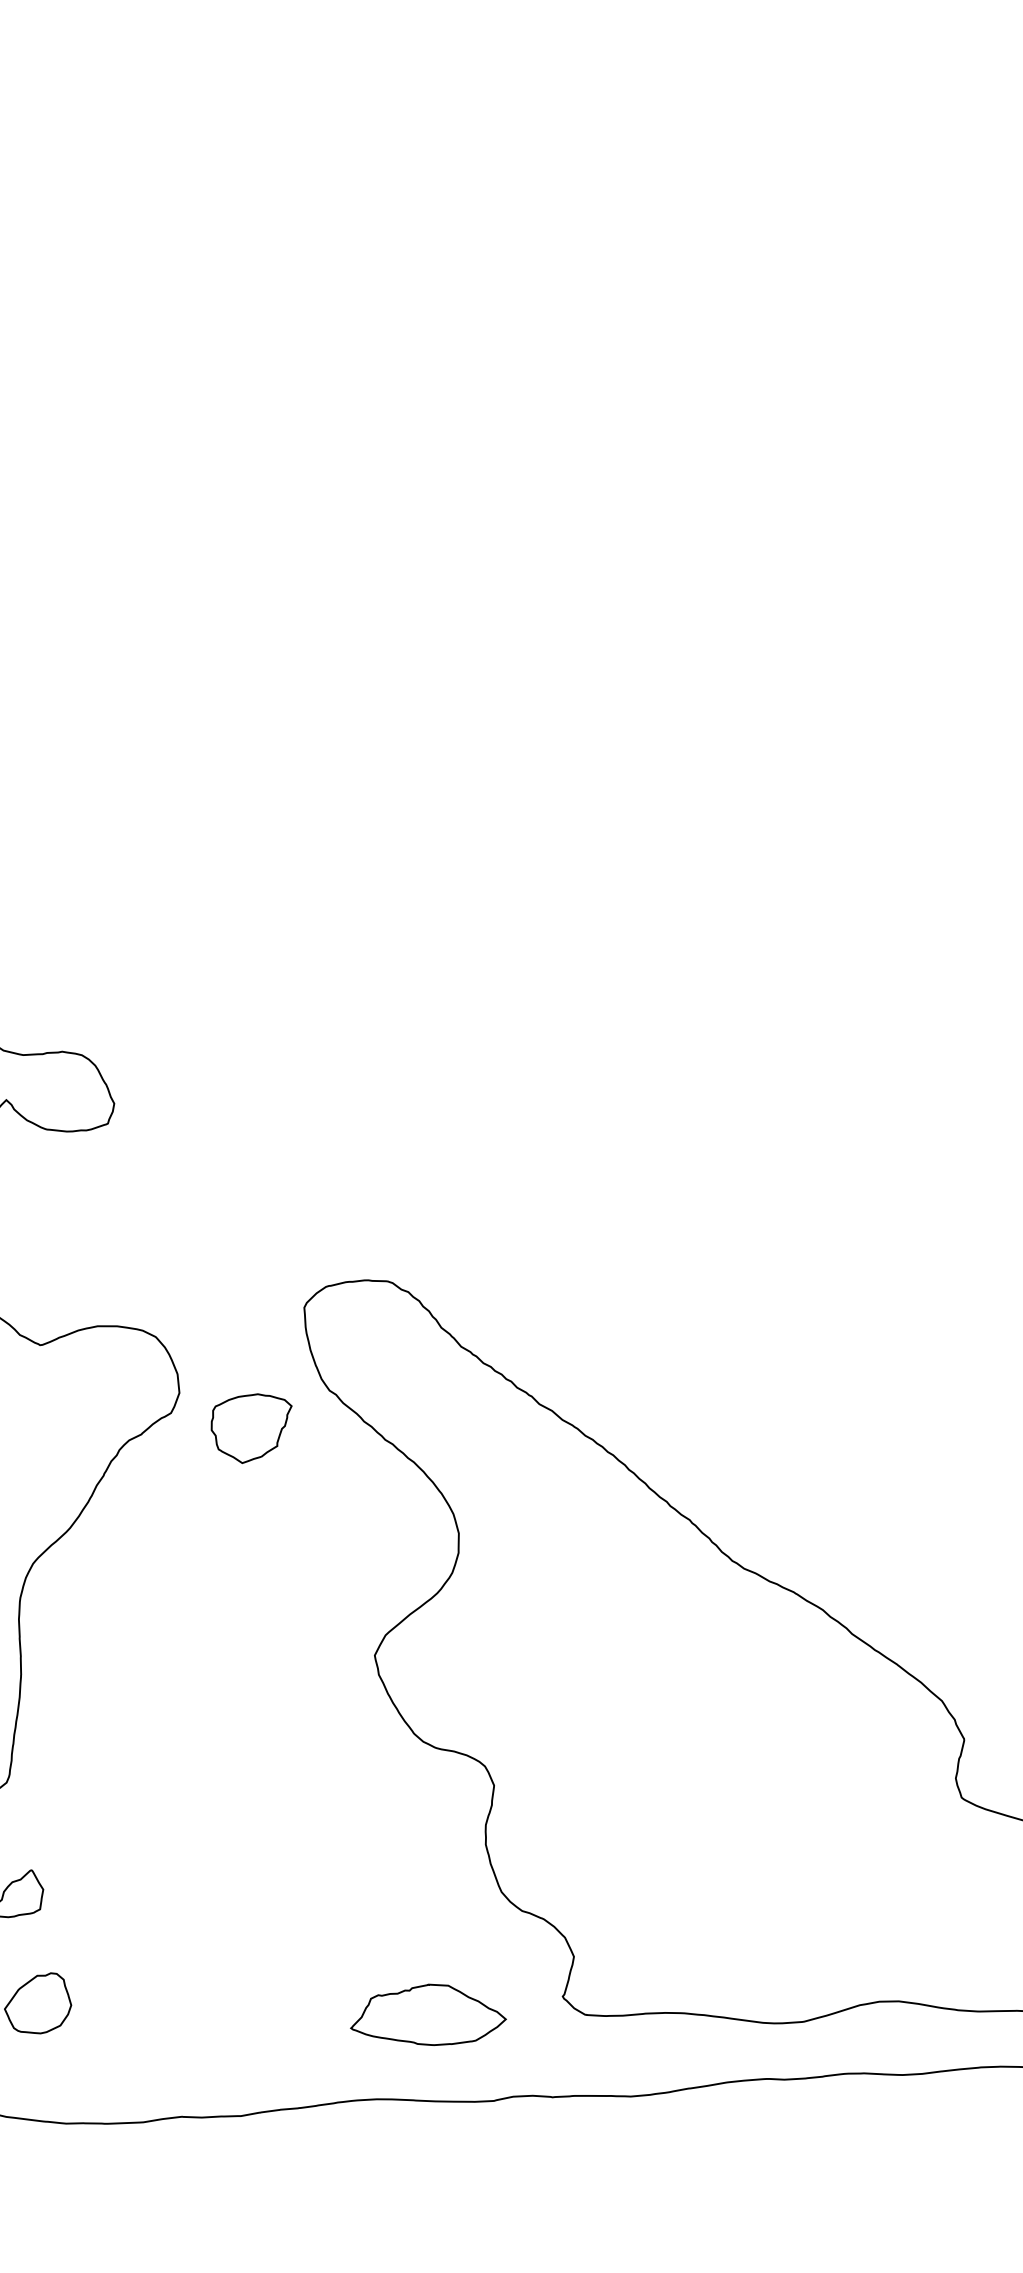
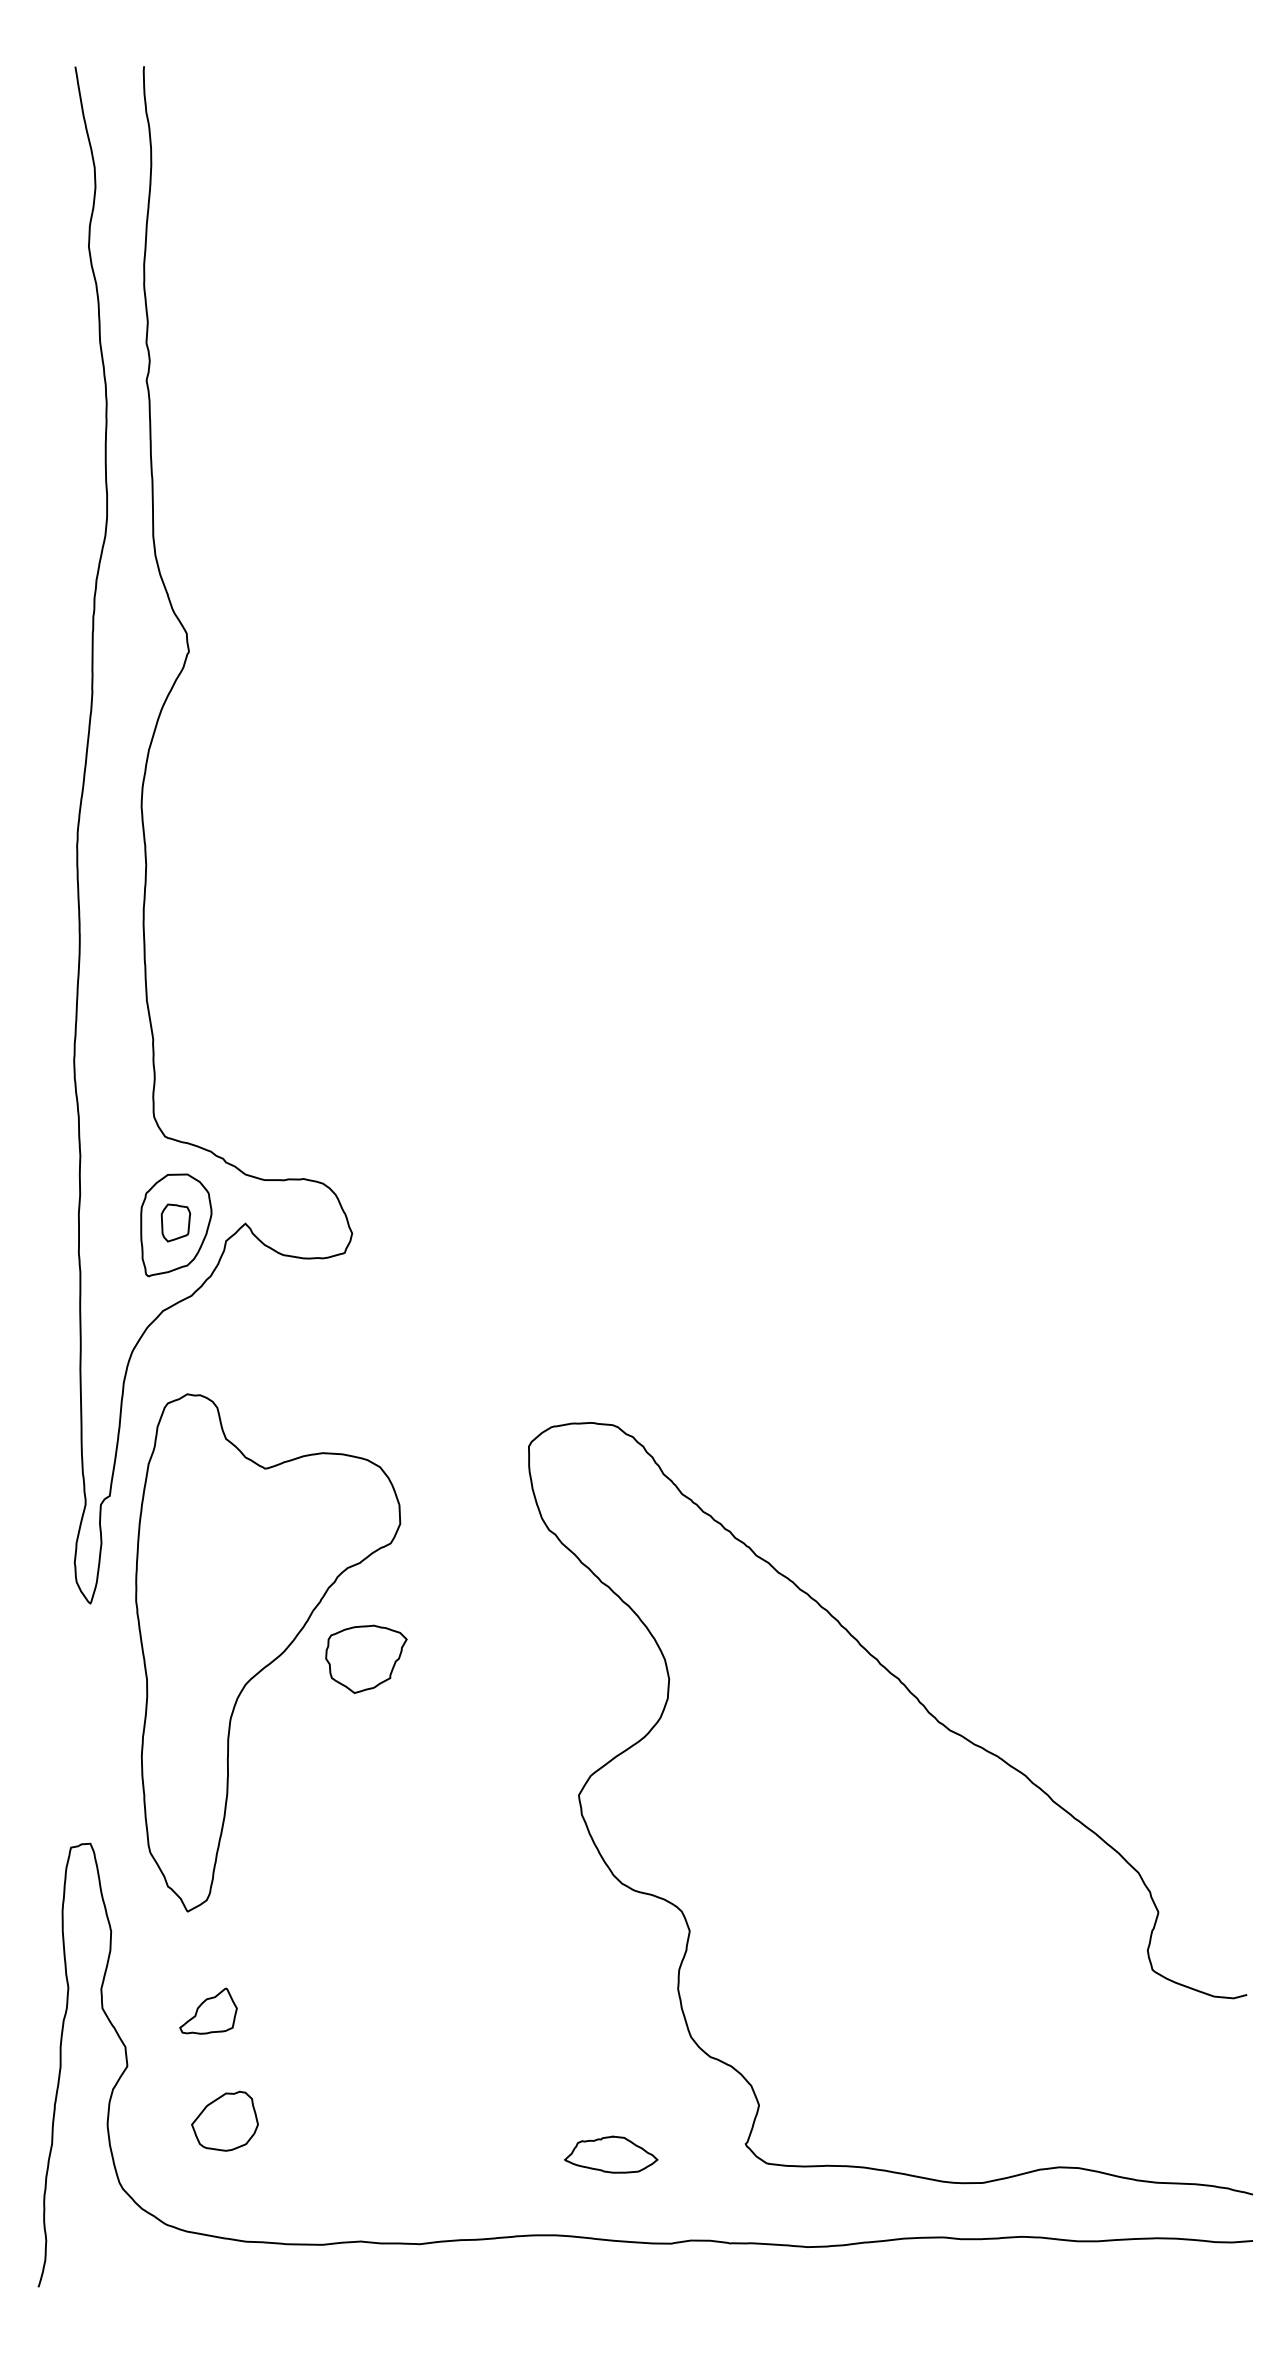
part: (252, 1427) -> (366, 1658), moved
part: (428, 2014) -> (611, 2154), size x0.6

